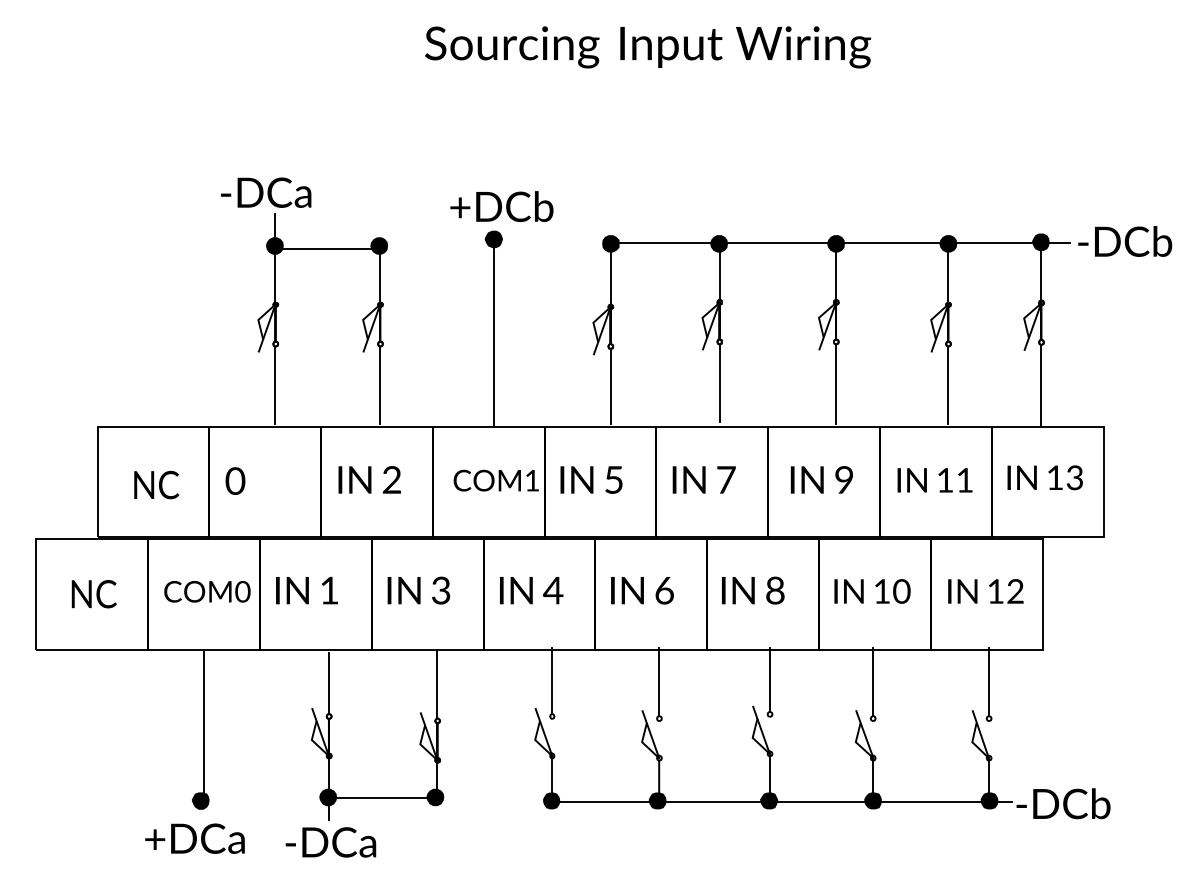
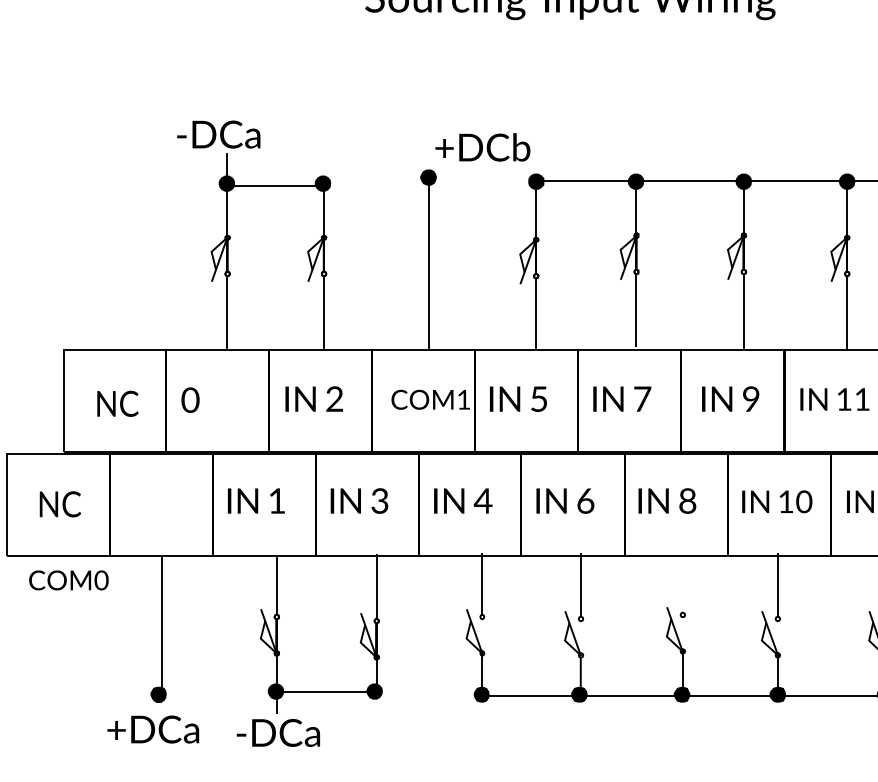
text: (501, 206) -> (482, 147), moved
text: (207, 591) -> (68, 580), moved
line: (769, 679) -> (682, 582), removed

